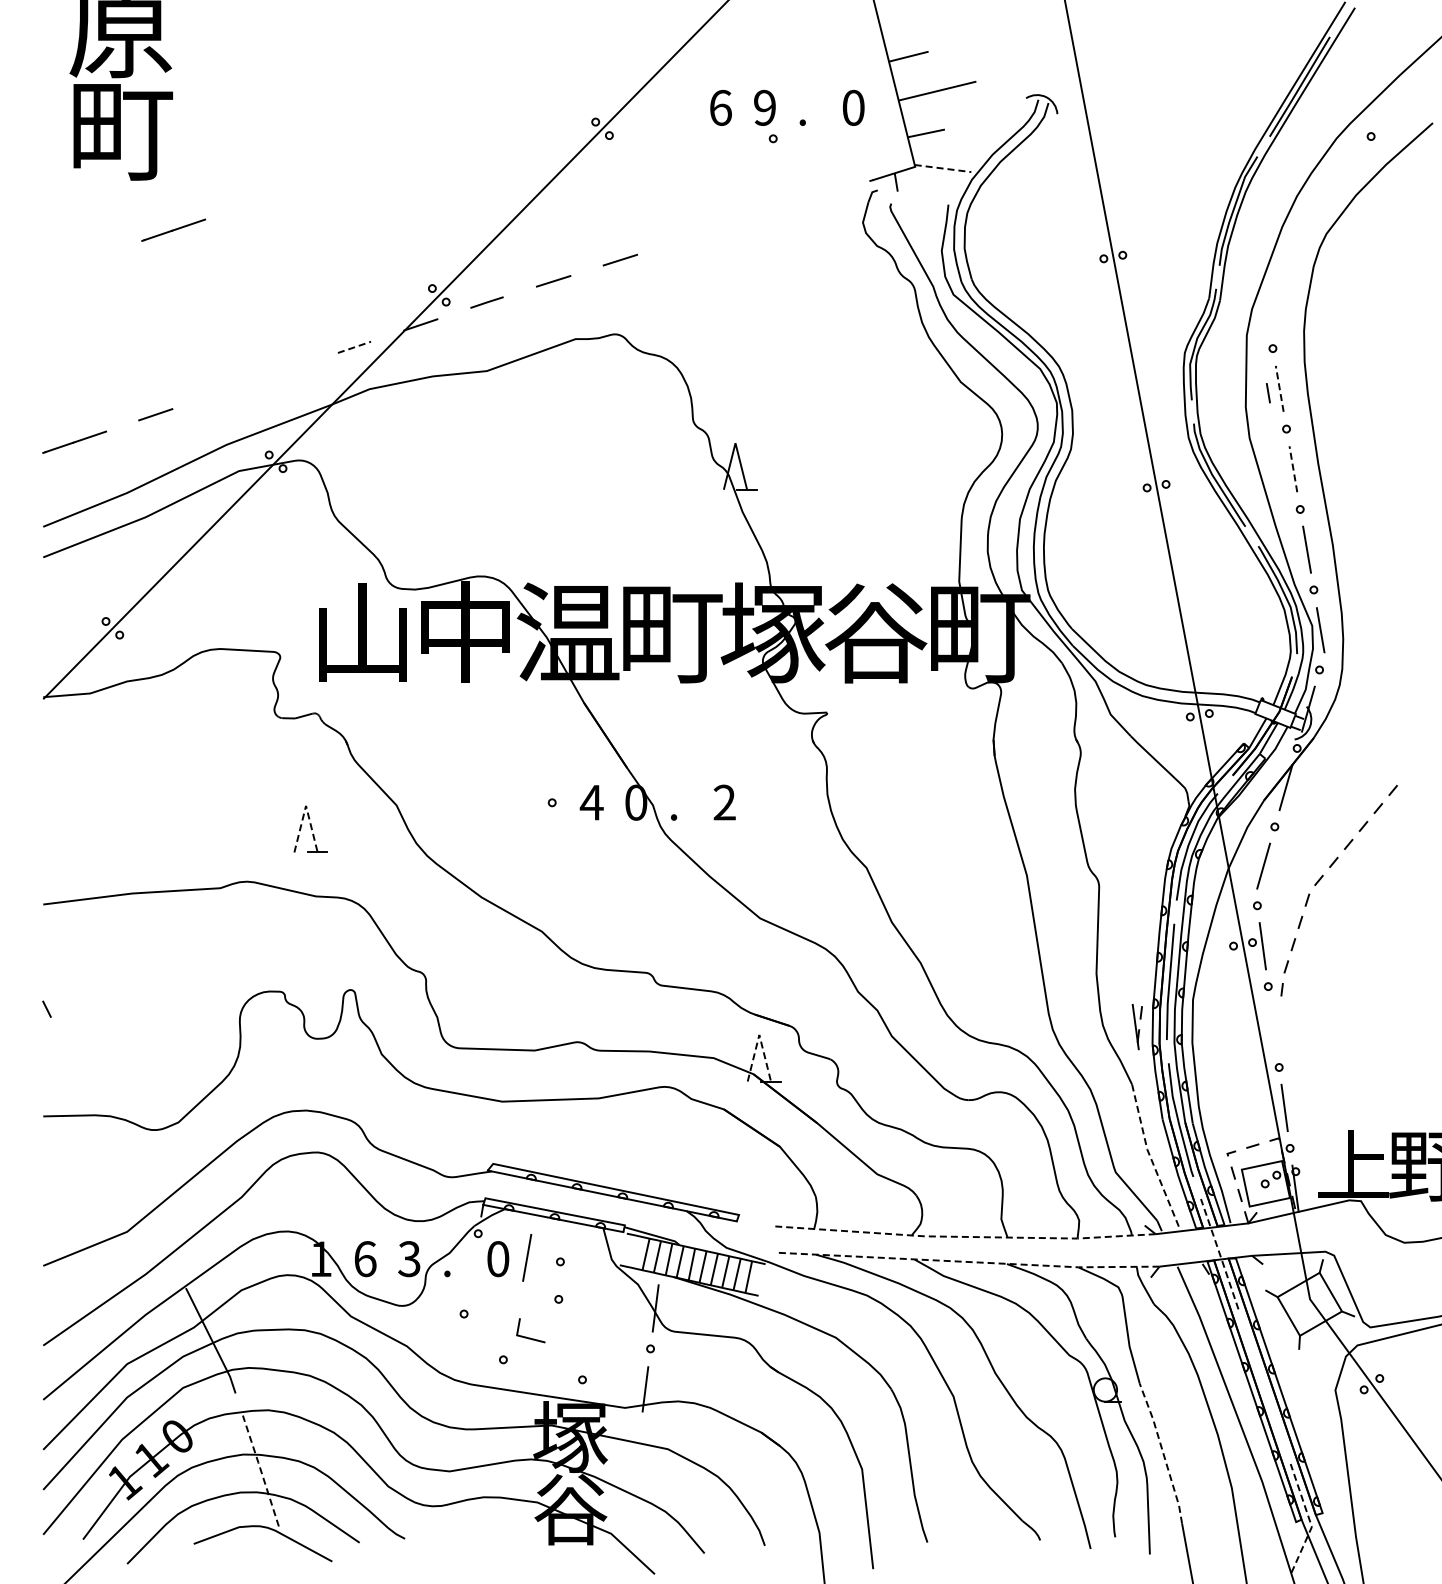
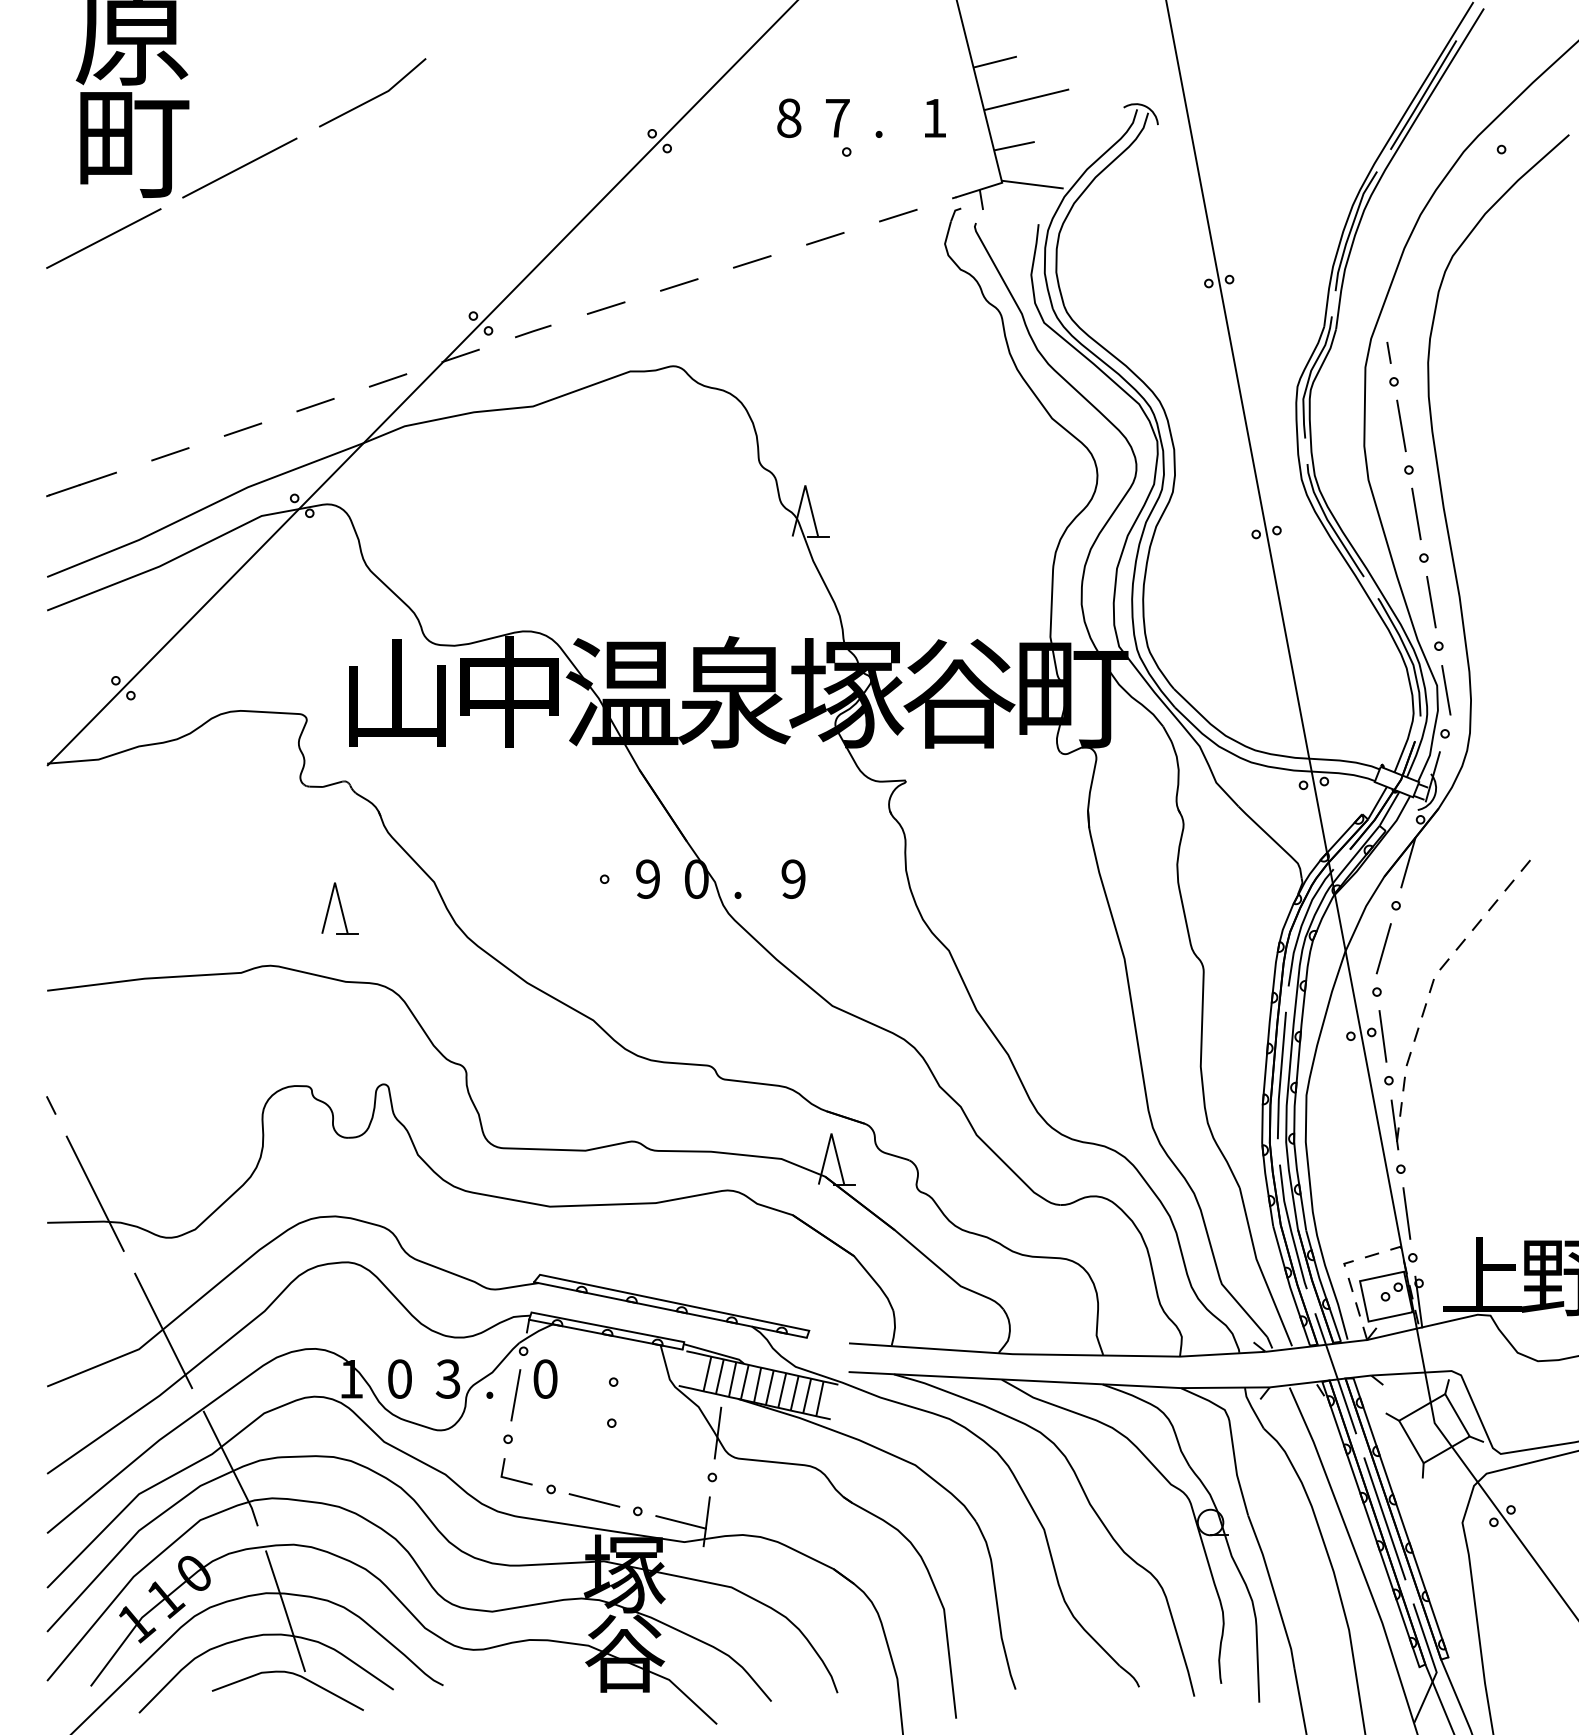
line: (341, 88) -> (373, 96), added
text: (720, 107) -> (788, 117), 6 -> 8
text: (765, 107) -> (838, 117), 9 -> 7
text: (853, 107) -> (934, 117), 0 -> 1
line: (218, 153) -> (239, 168), added
line: (943, 168) -> (1033, 184), dashed -> solid
line: (819, 196) -> (897, 215), added
line: (94, 217) -> (103, 238), added
line: (753, 217) -> (825, 238), added
line: (173, 229) -> (189, 251), removed
line: (686, 238) -> (751, 261), added
line: (354, 347) -> (388, 380), dashed -> solid
line: (287, 369) -> (314, 404), added
line: (1279, 388) -> (1401, 425), dashed -> solid
line: (221, 391) -> (242, 428), added
line: (1267, 393) -> (1388, 353), moved
line: (1293, 468) -> (1416, 513), dashed -> solid
text: (670, 631) -> (734, 691), 町 -> 泉
text: (591, 802) -> (647, 879), 4 -> 9
text: (724, 802) -> (793, 879), 2 -> 9
line: (306, 805) -> (335, 882), dashed -> solid
part: (1136, 1027) -> (1395, 1125), moved
line: (759, 1034) -> (831, 1133), dashed -> solid
line: (87, 1089) -> (95, 1193), added
line: (1150, 1157) -> (1259, 1267), dashed -> solid
line: (149, 1214) -> (163, 1330), added
line: (965, 1236) -> (1057, 1354), dashed -> solid
line: (1220, 1254) -> (1336, 1374), dashed -> solid
line: (527, 1257) -> (516, 1394), moved
text: (365, 1259) -> (400, 1379), 6 -> 0
line: (967, 1261) -> (1059, 1381), dashed -> solid
line: (530, 1337) -> (516, 1479), moved
line: (542, 1369) -> (593, 1500), added
line: (1264, 1386) -> (1384, 1518), added
line: (621, 1389) -> (680, 1521), added
line: (1163, 1453) -> (1274, 1592), dashed -> solid
line: (260, 1470) -> (285, 1610), dashed -> solid
line: (1309, 1519) -> (1434, 1664), dashed -> solid

